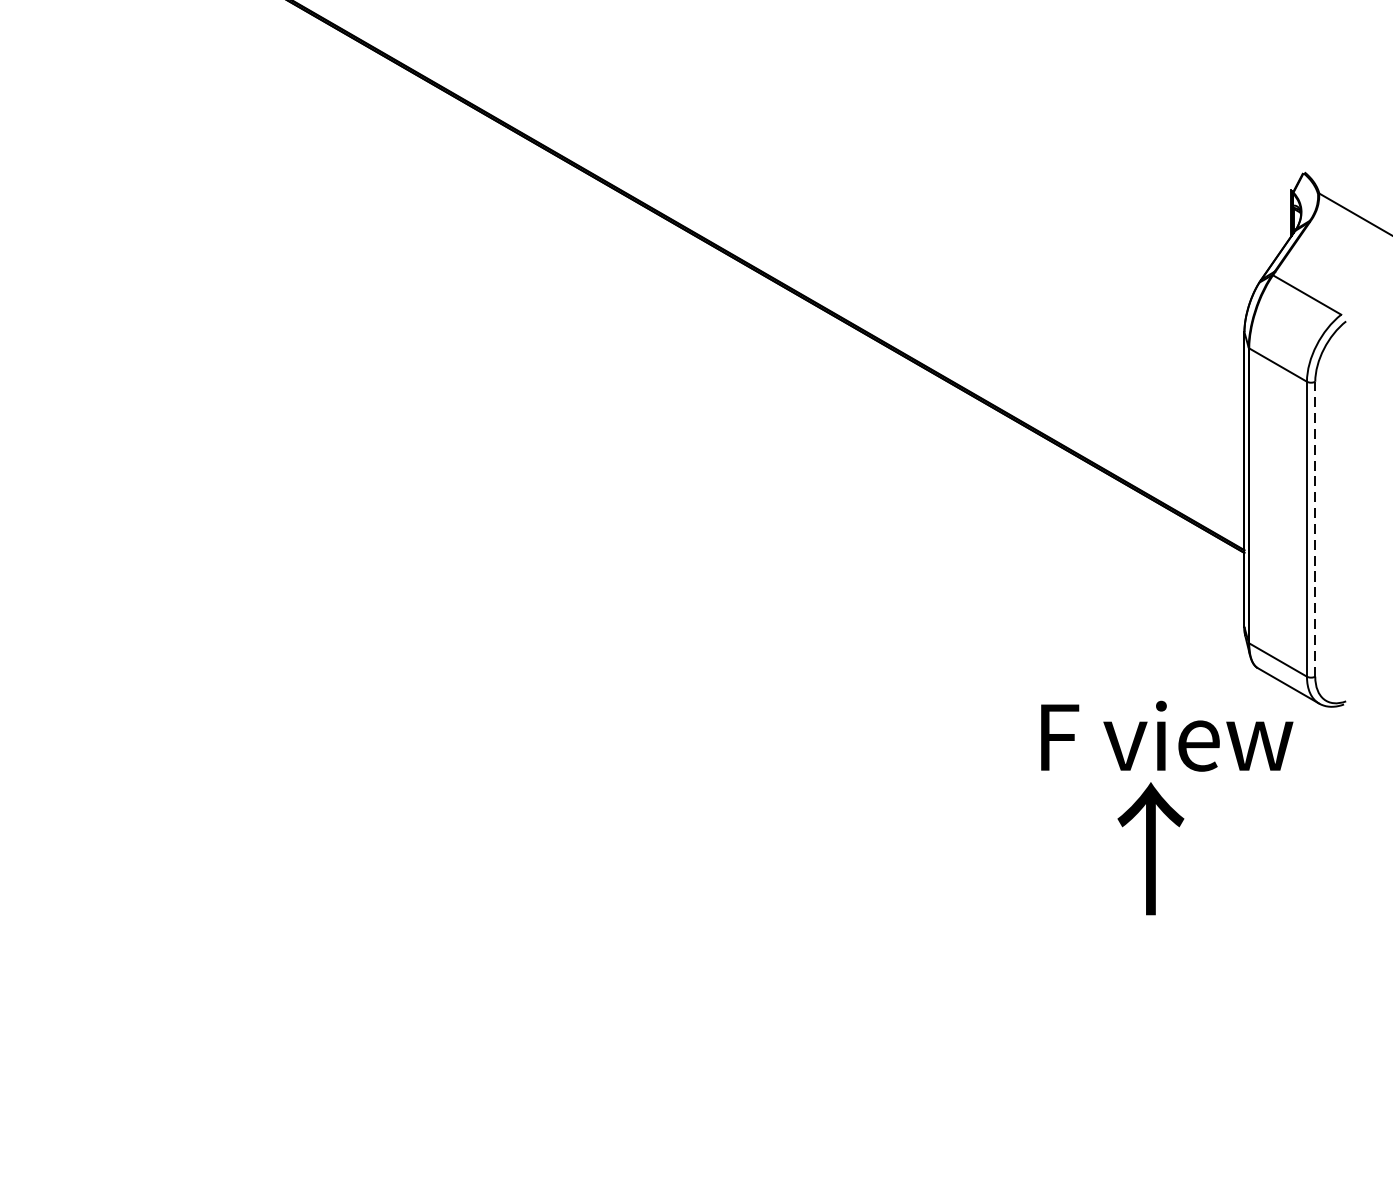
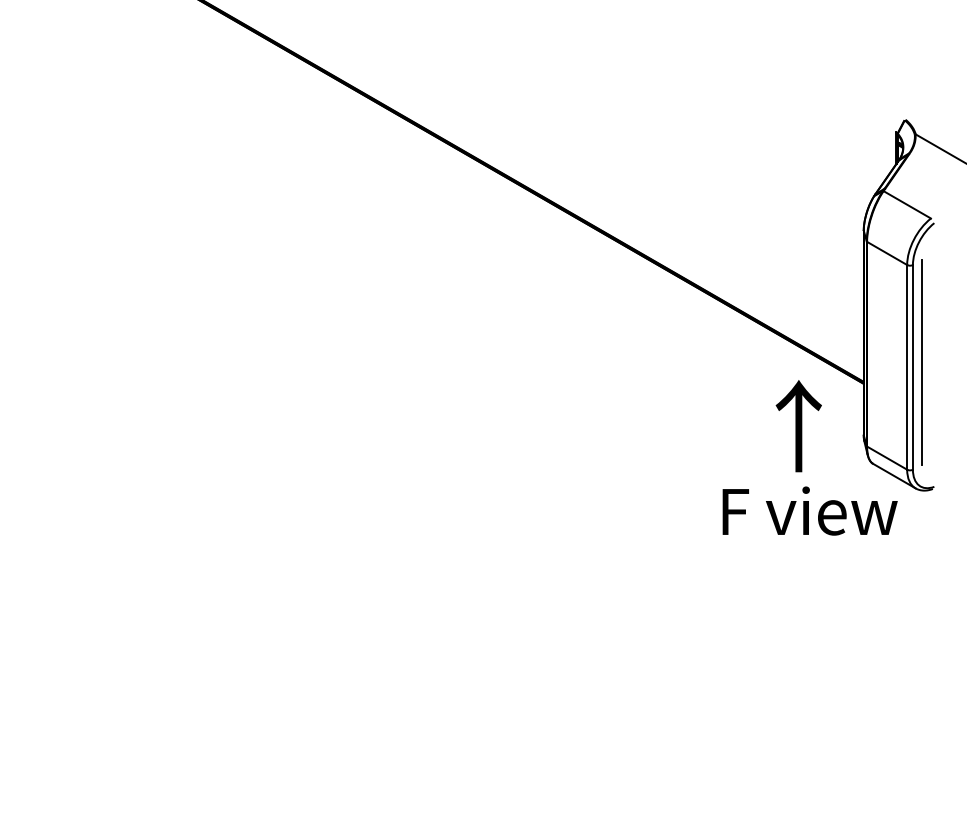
line: (1327, 522) -> (921, 362), added
line: (1314, 527) -> (912, 366), dashed -> solid
text: (1150, 849) -> (798, 426), moved

